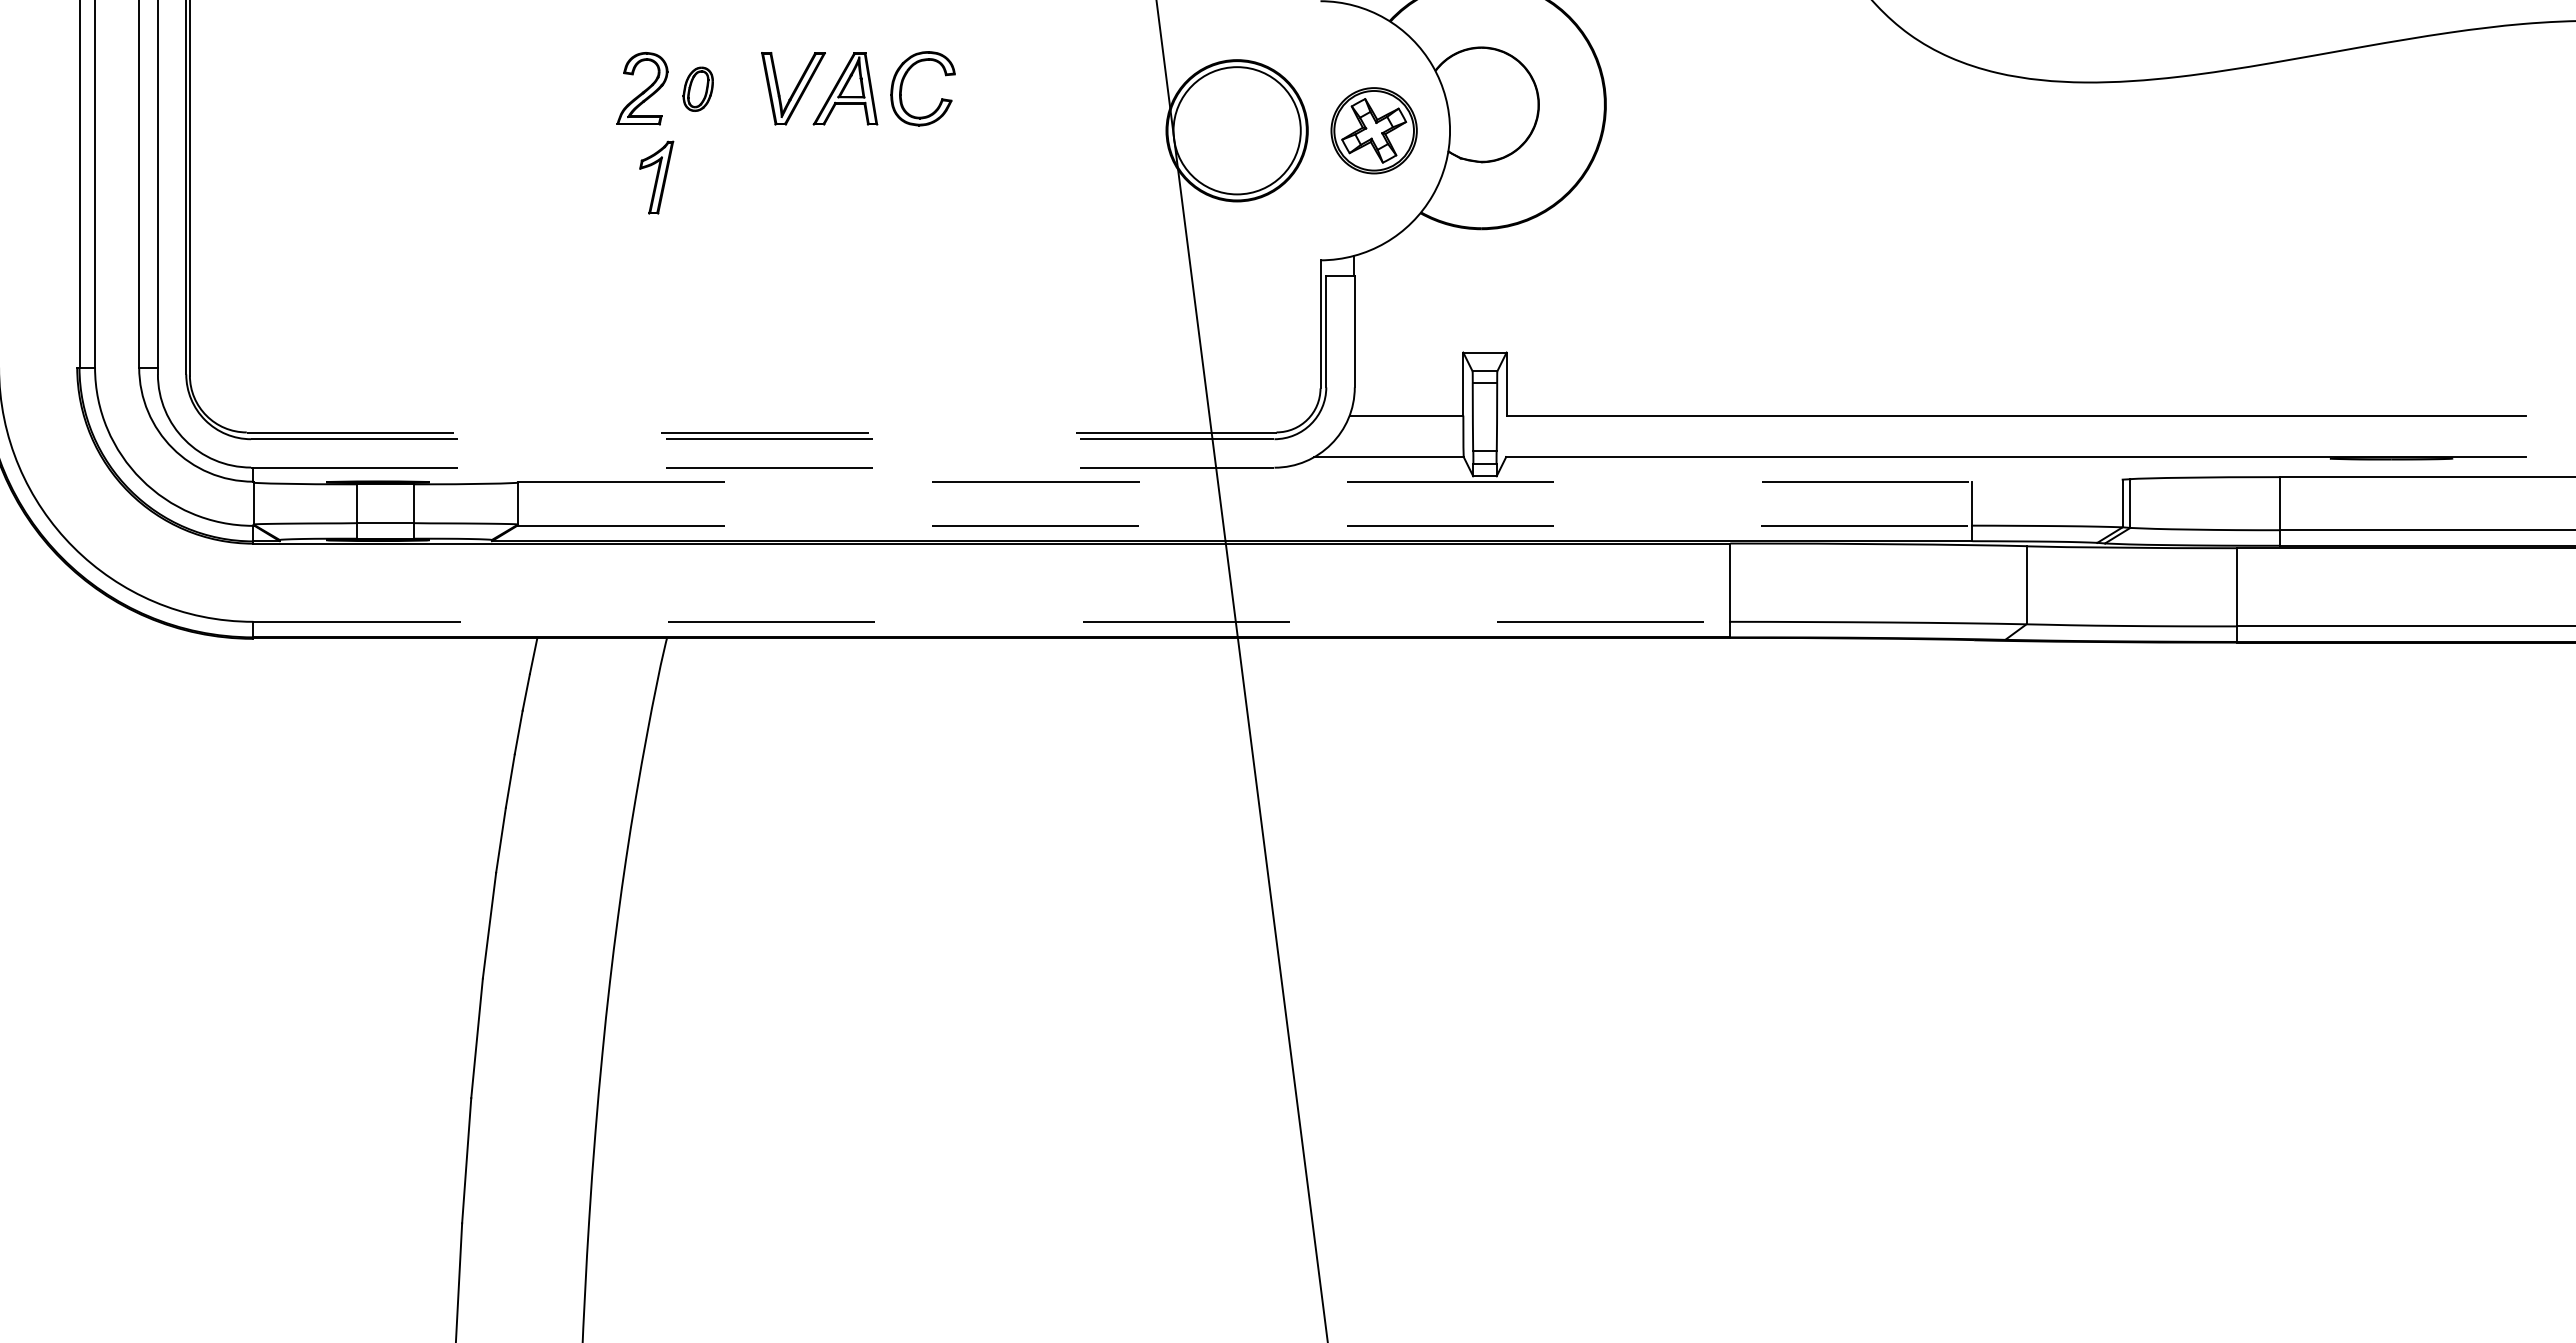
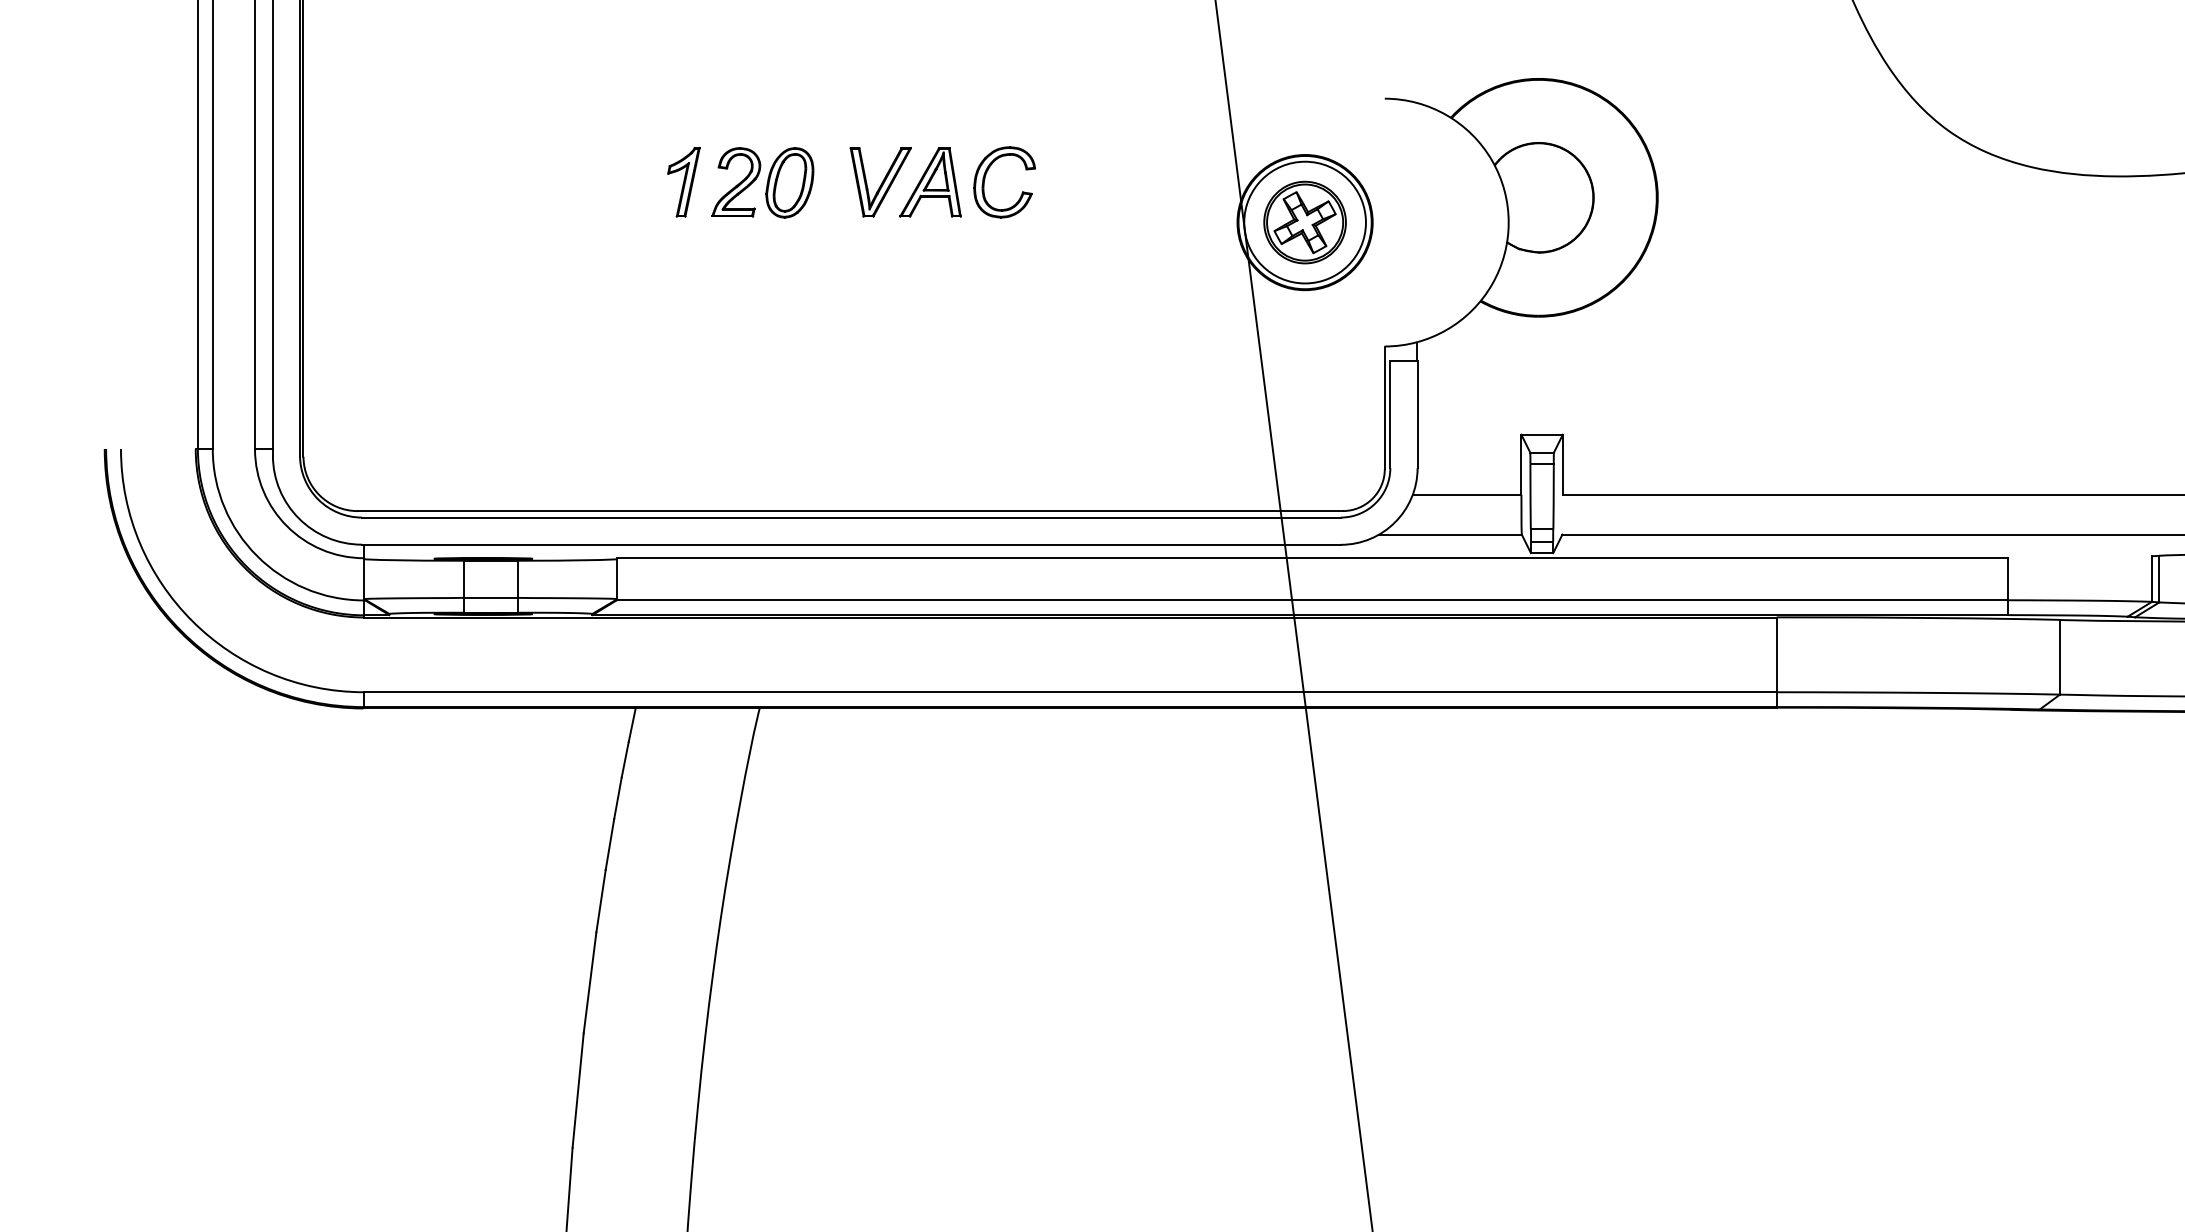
part: (697, 89) -> (788, 183), size x1.67
part: (1373, 130) -> (1304, 222), moved
part: (656, 177) -> (683, 182), moved
line: (761, 432) -> (850, 511), dashed -> solid
line: (762, 439) -> (851, 517), dashed -> solid
line: (762, 467) -> (851, 544), dashed -> solid
line: (1245, 481) -> (1313, 558), dashed -> solid
line: (1245, 525) -> (1313, 600), dashed -> solid
line: (992, 621) -> (1071, 691), dashed -> solid

